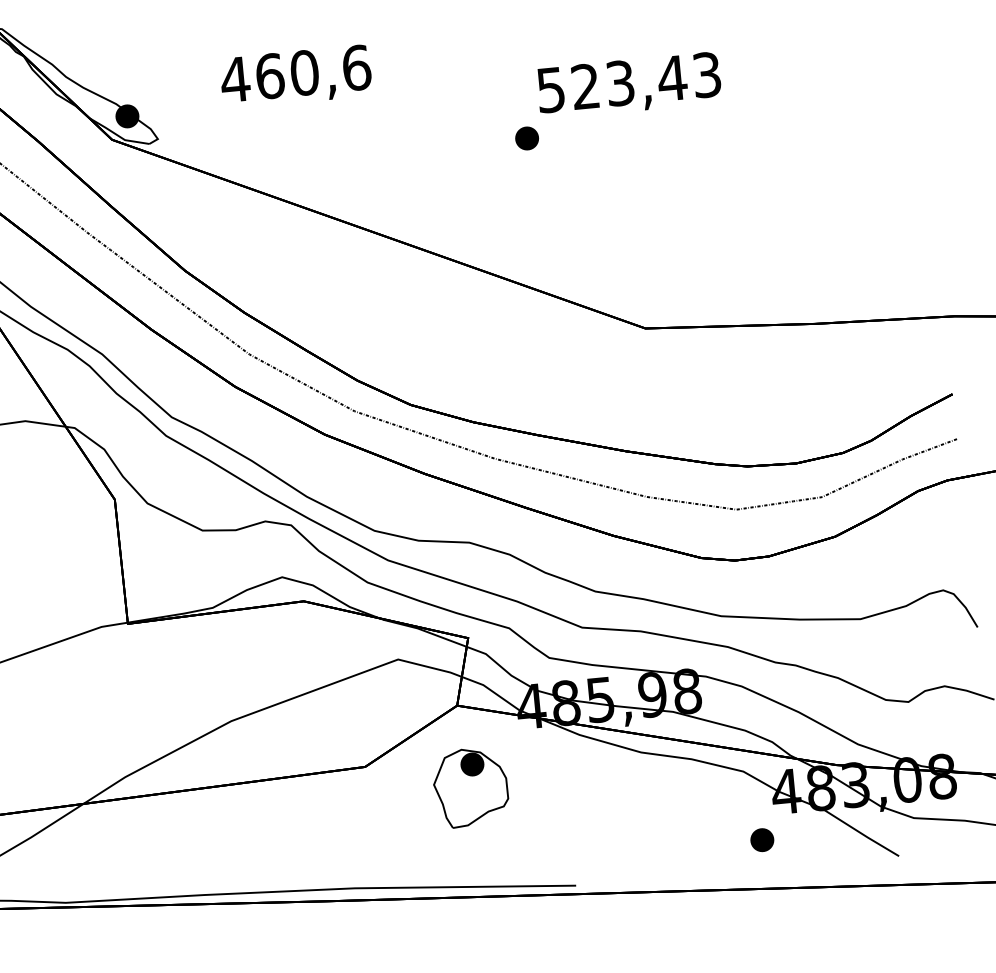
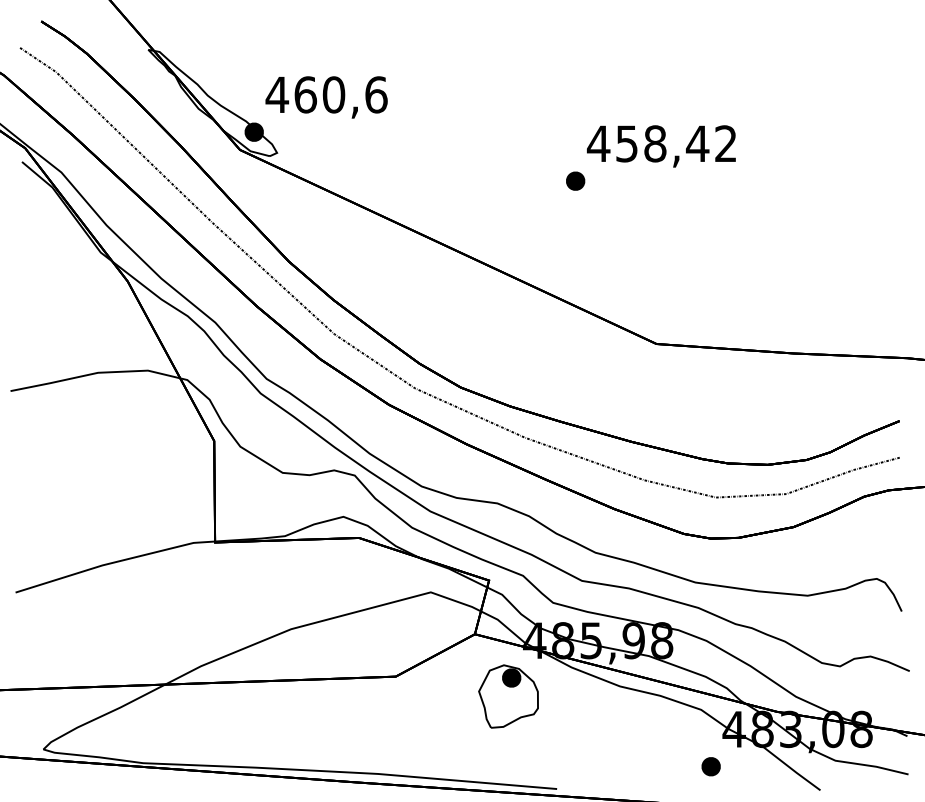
text: (295, 77) -> (326, 97), moved
text: (627, 82) -> (661, 143), 523,43 -> 458,42
part: (470, 787) -> (508, 696), moved

